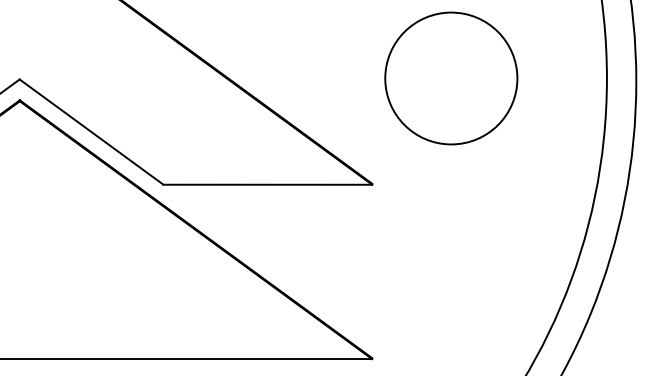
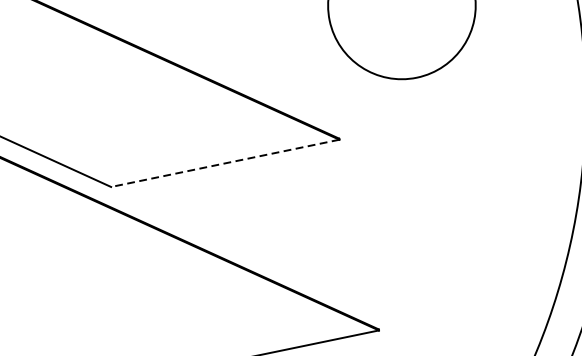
line: (267, 184) -> (224, 163), solid -> dashed

